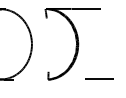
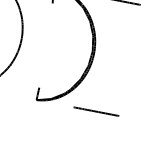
line: (99, 78) -> (96, 111), moved

